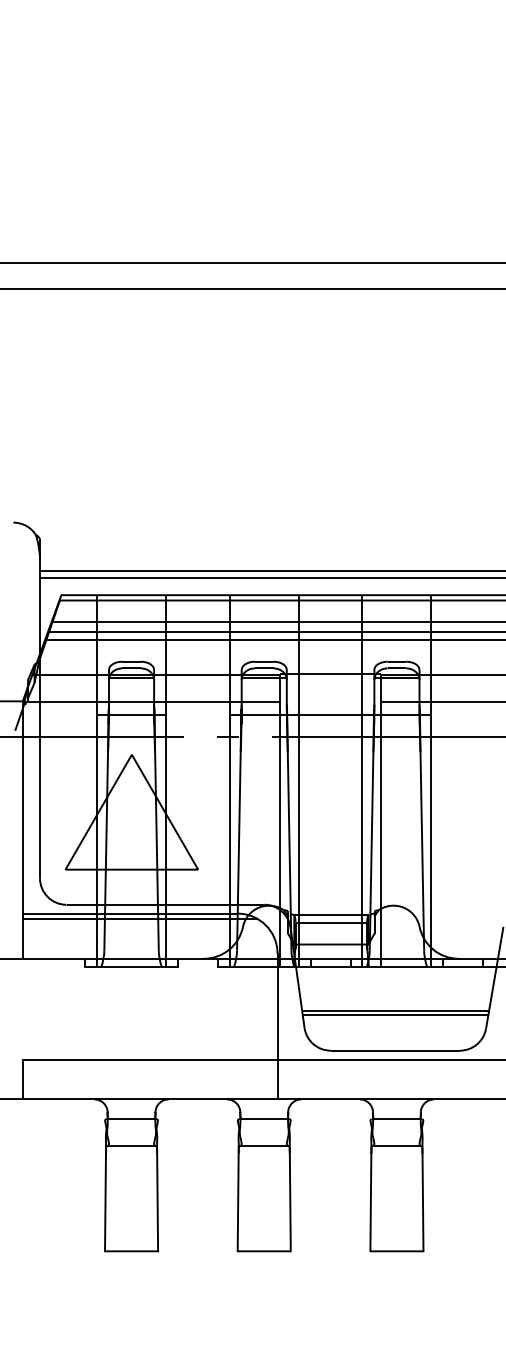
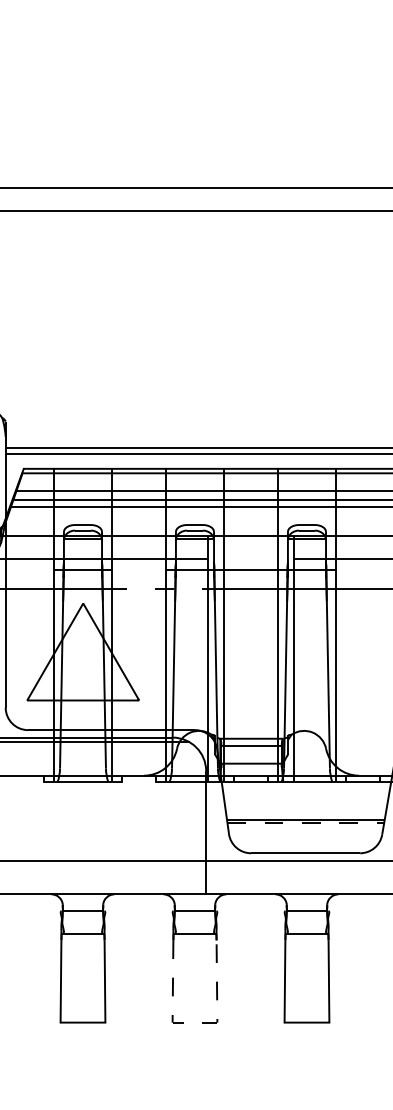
line: (395, 1015) -> (305, 823), solid -> dashed
line: (264, 1251) -> (195, 1022), solid -> dashed

